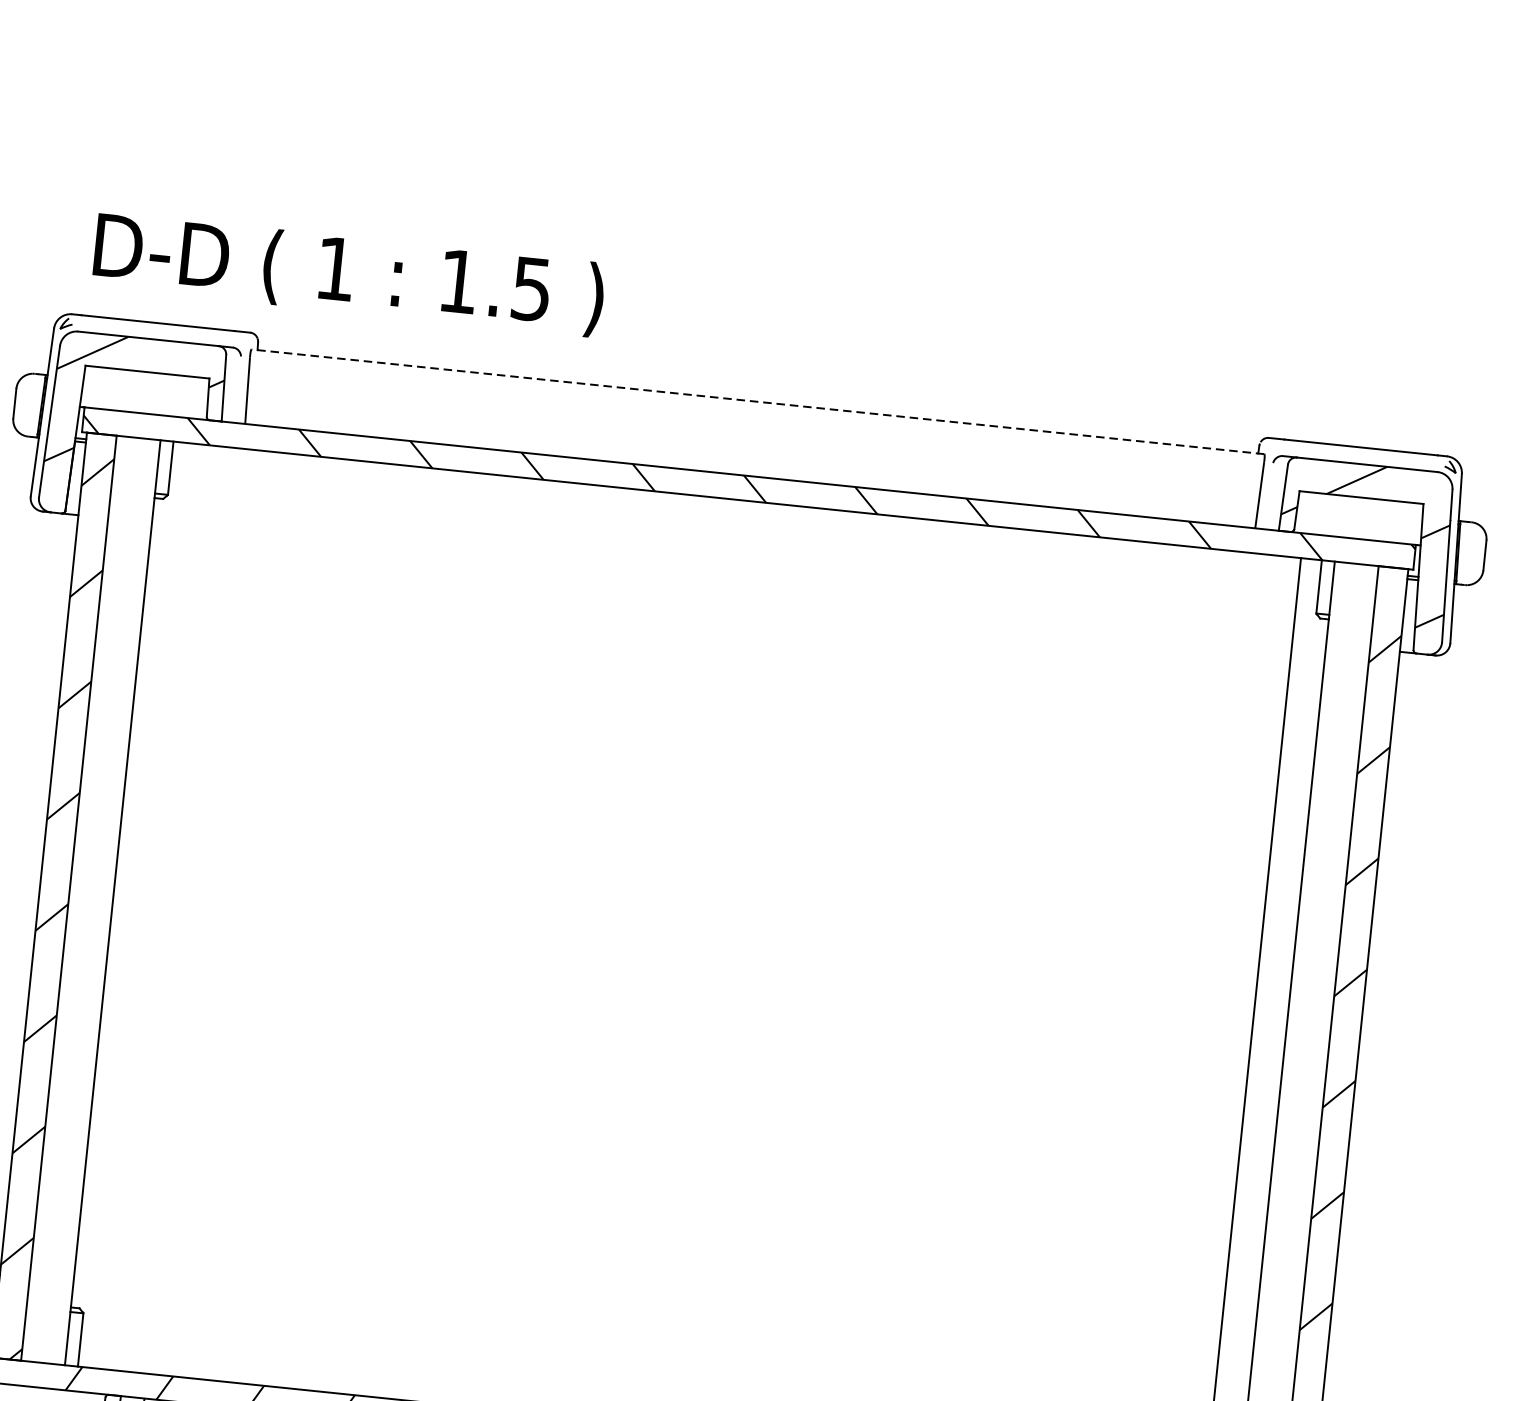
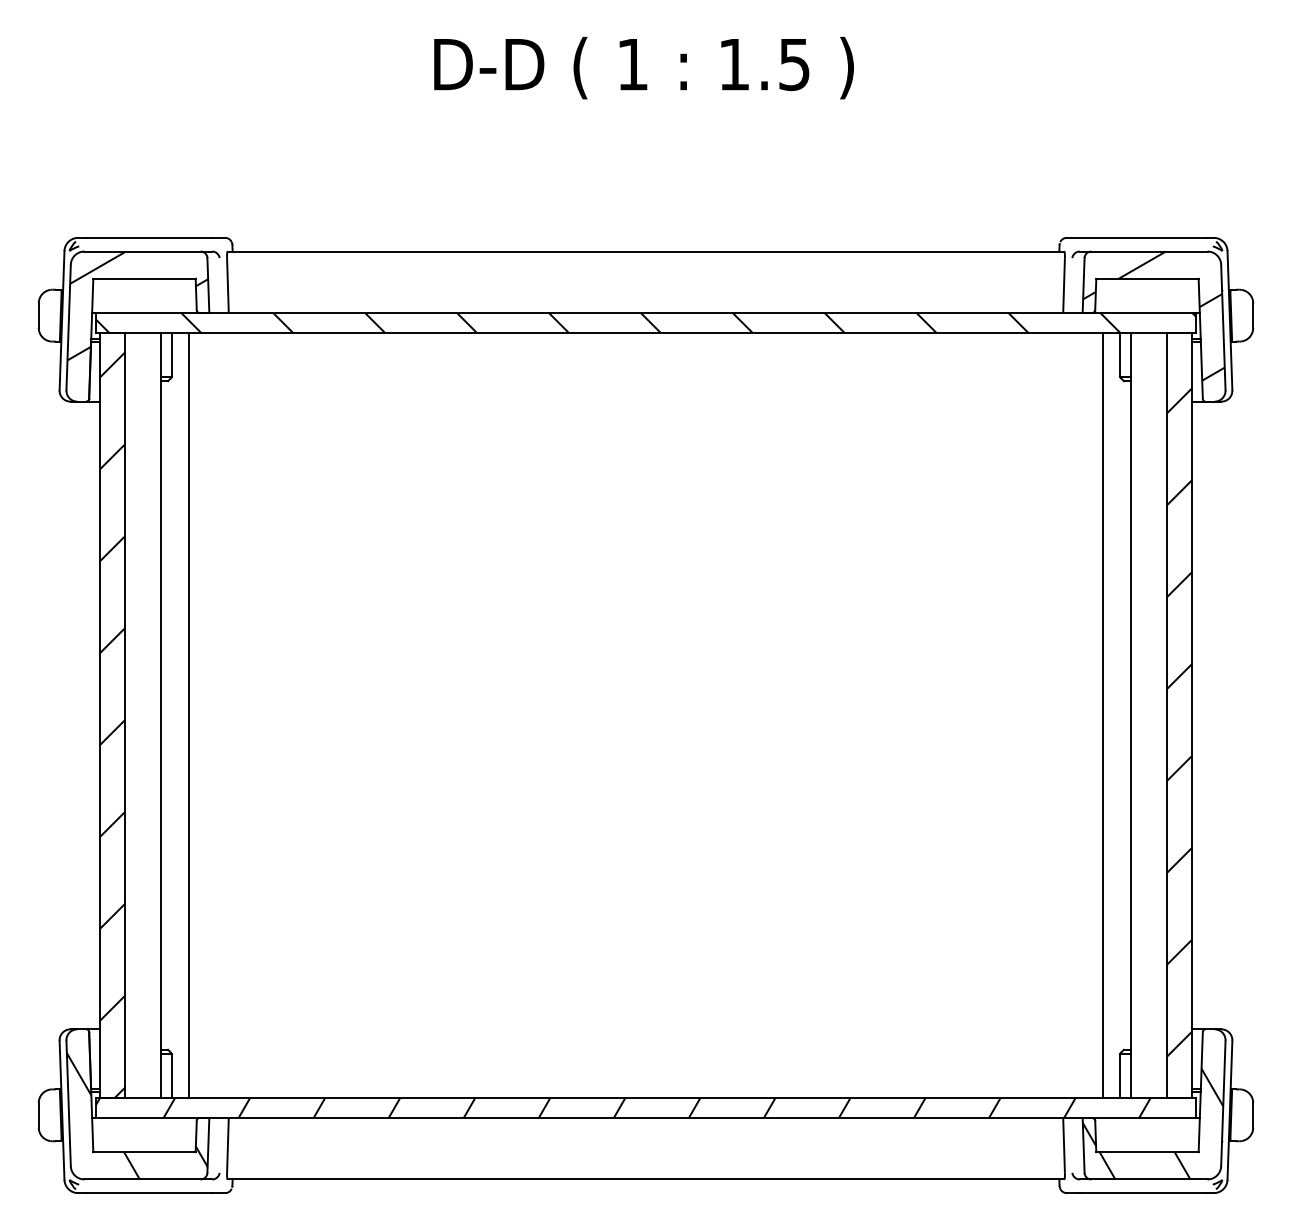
text: (348, 275) -> (643, 68), moved
line: (757, 401) -> (645, 251), dashed -> solid
line: (146, 906) -> (188, 715), added

